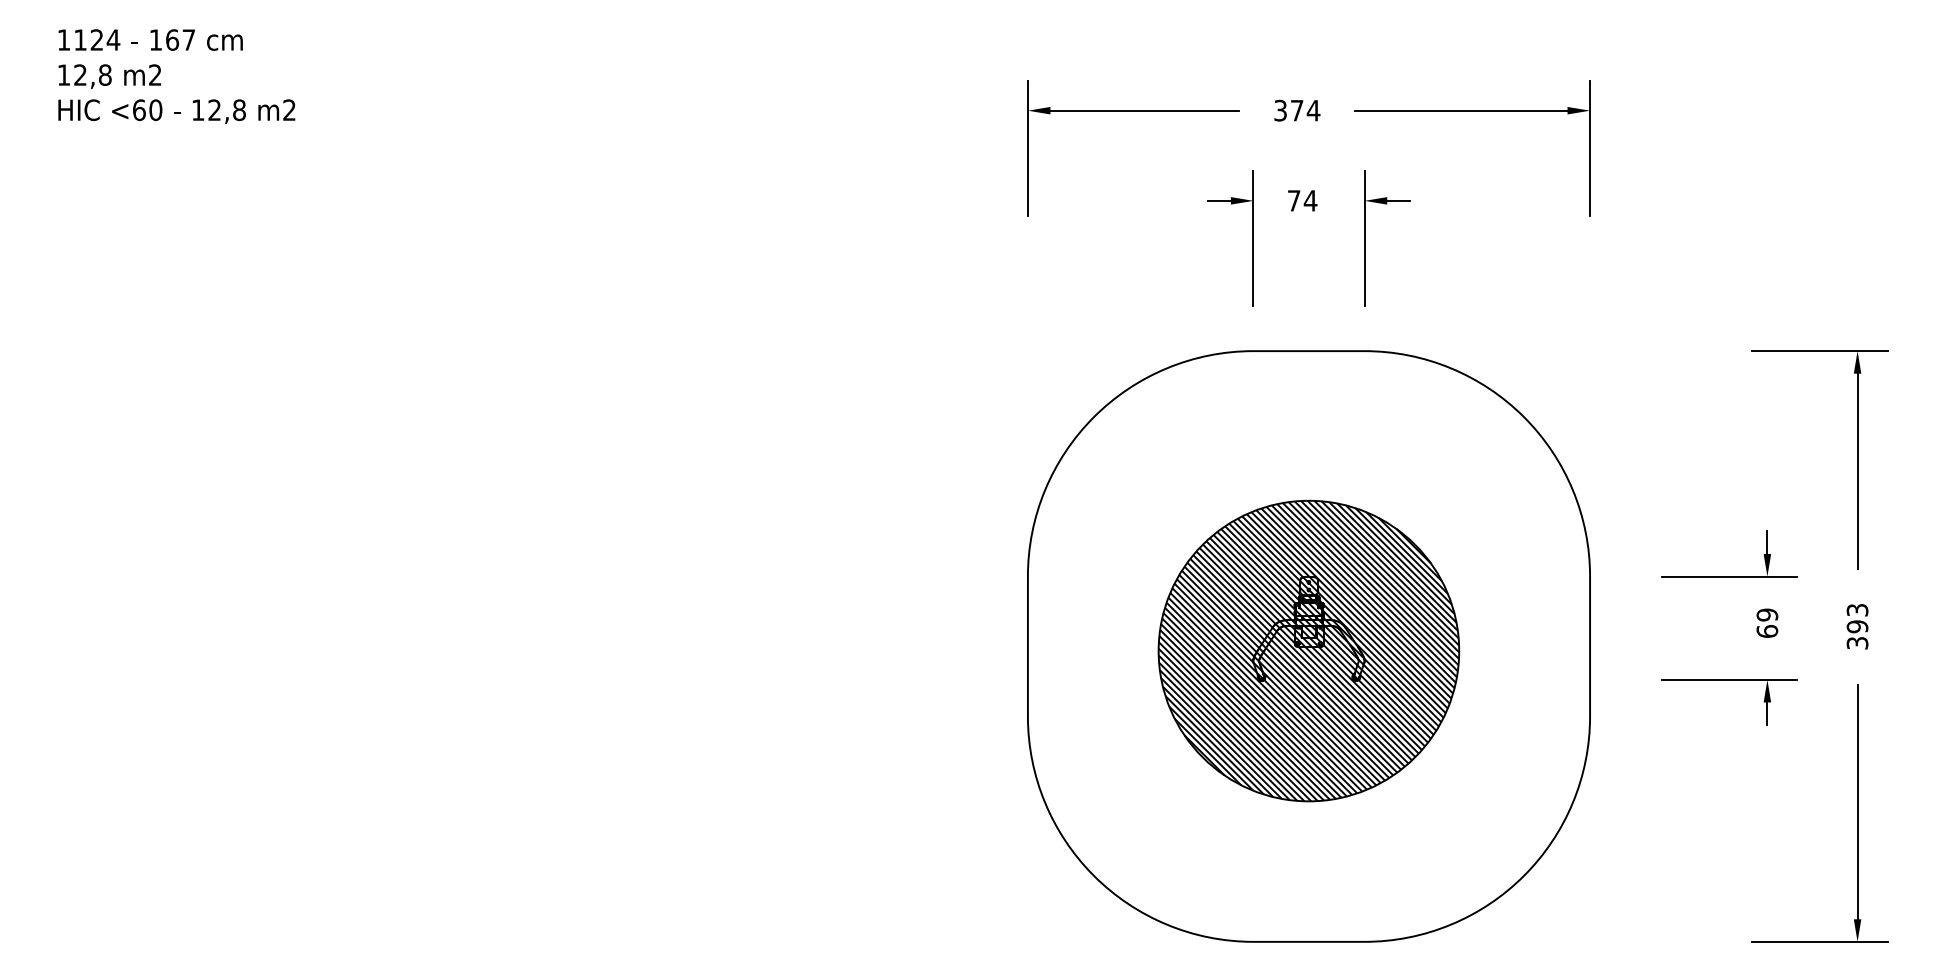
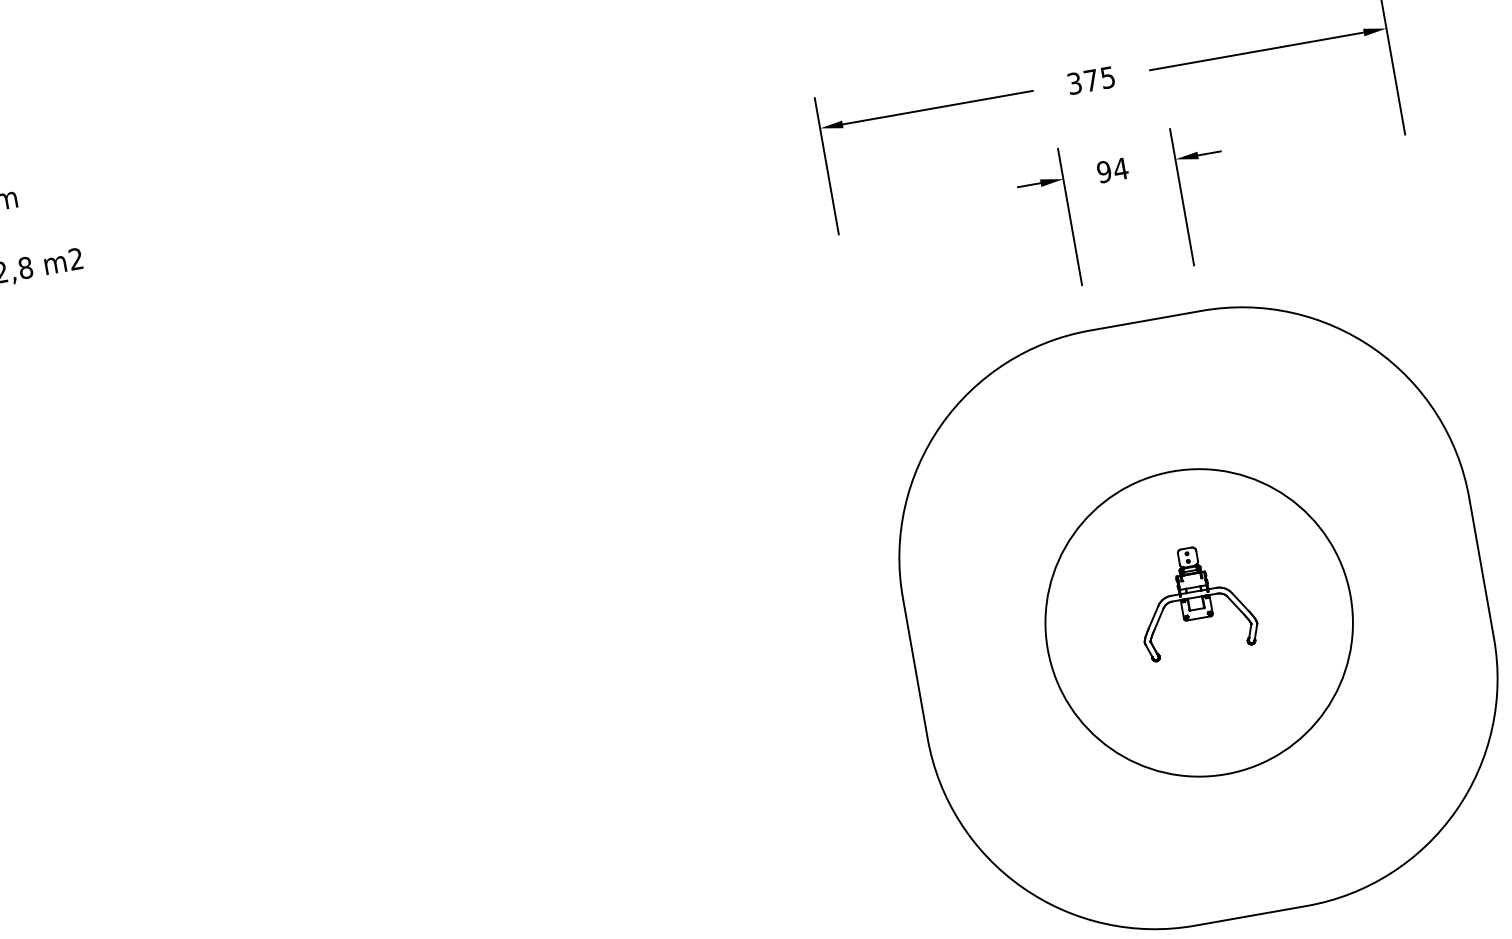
text: (1313, 110) -> (1107, 77), 374 -> 375
text: (1293, 200) -> (1103, 171), 74 -> 94
hatch: (1308, 650) -> (1198, 622), removed

